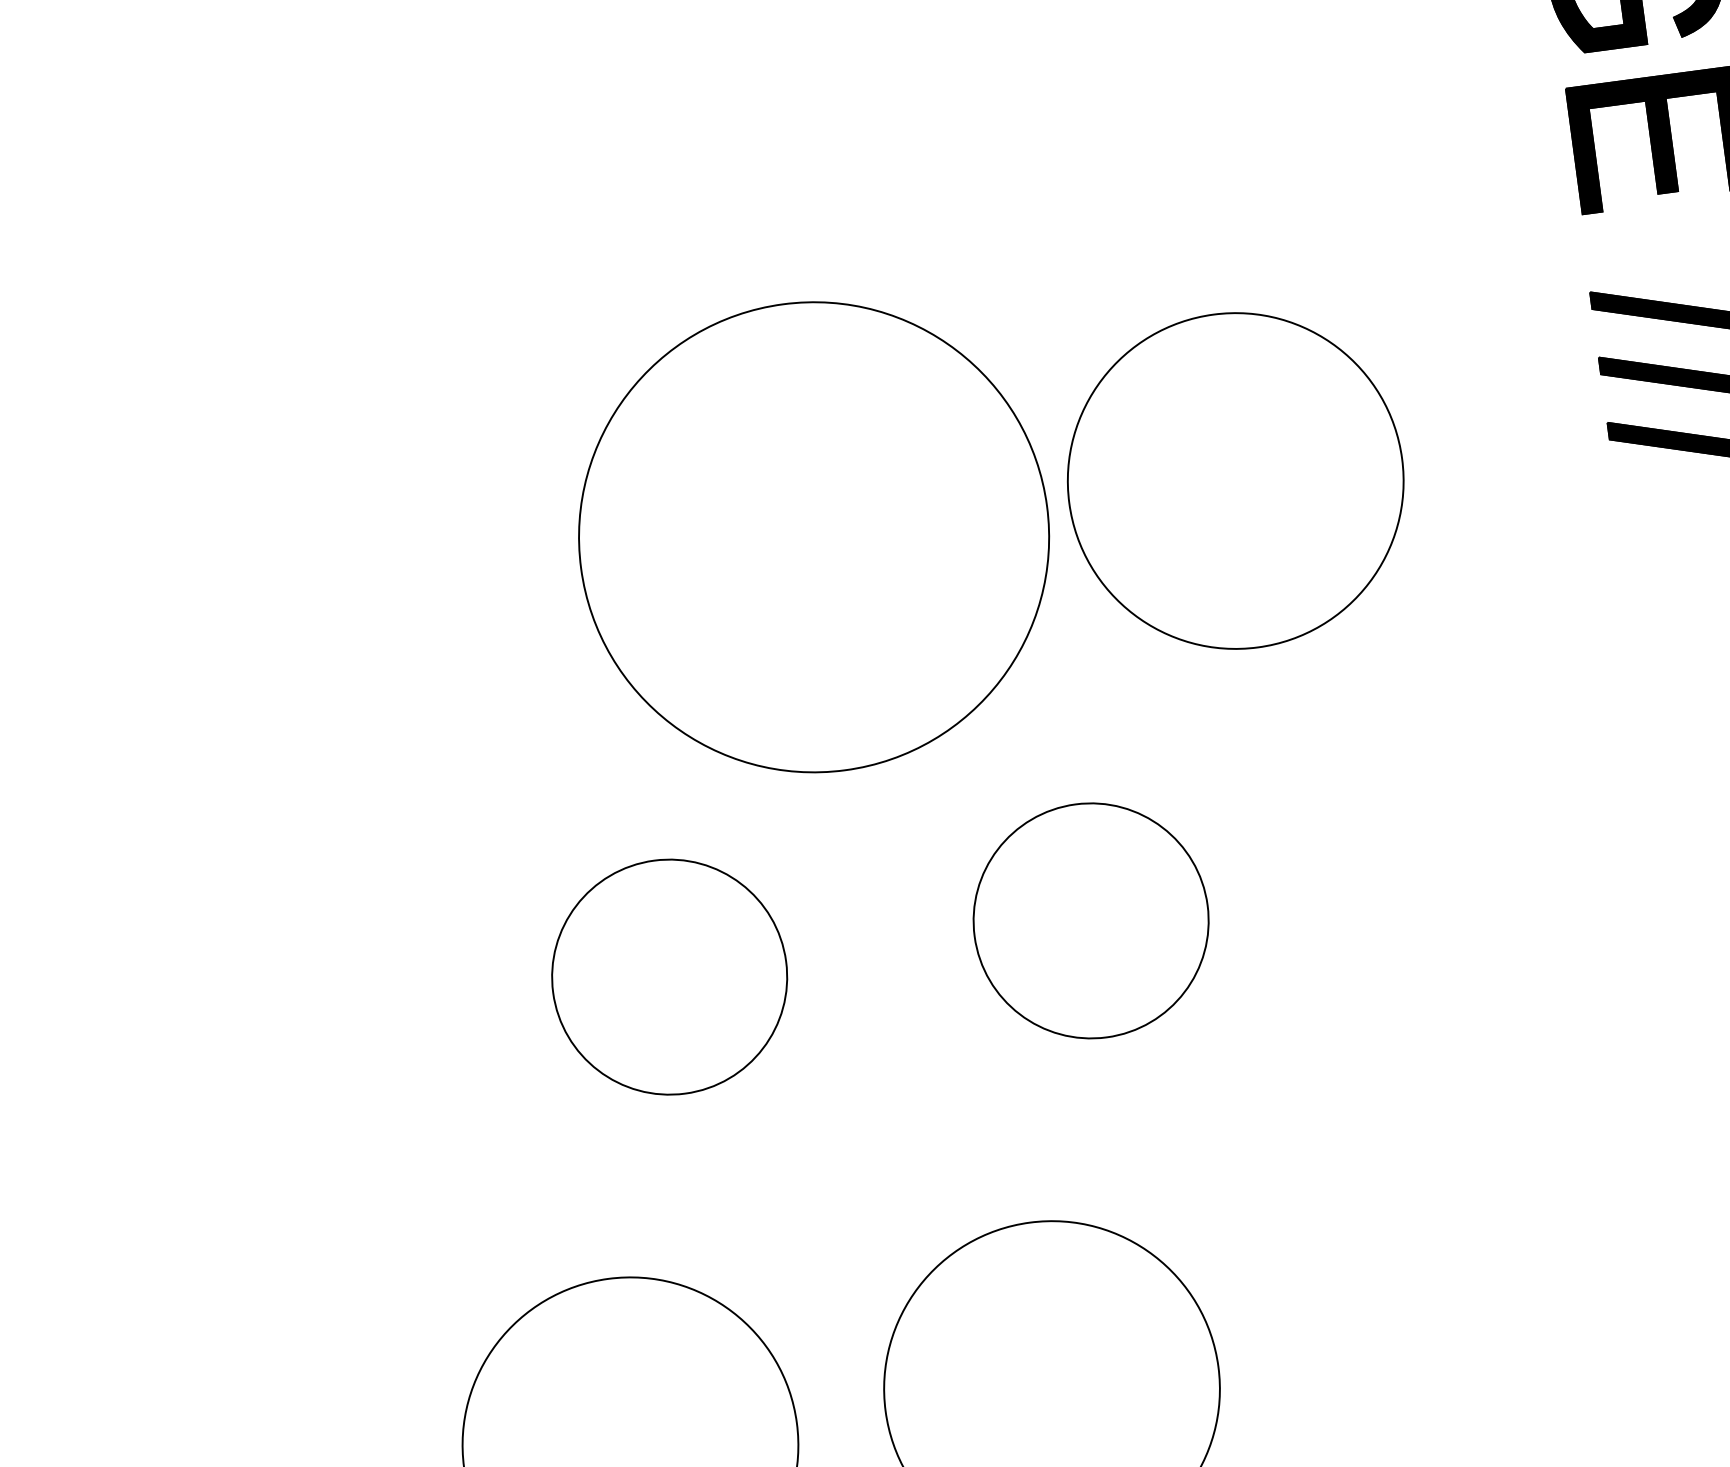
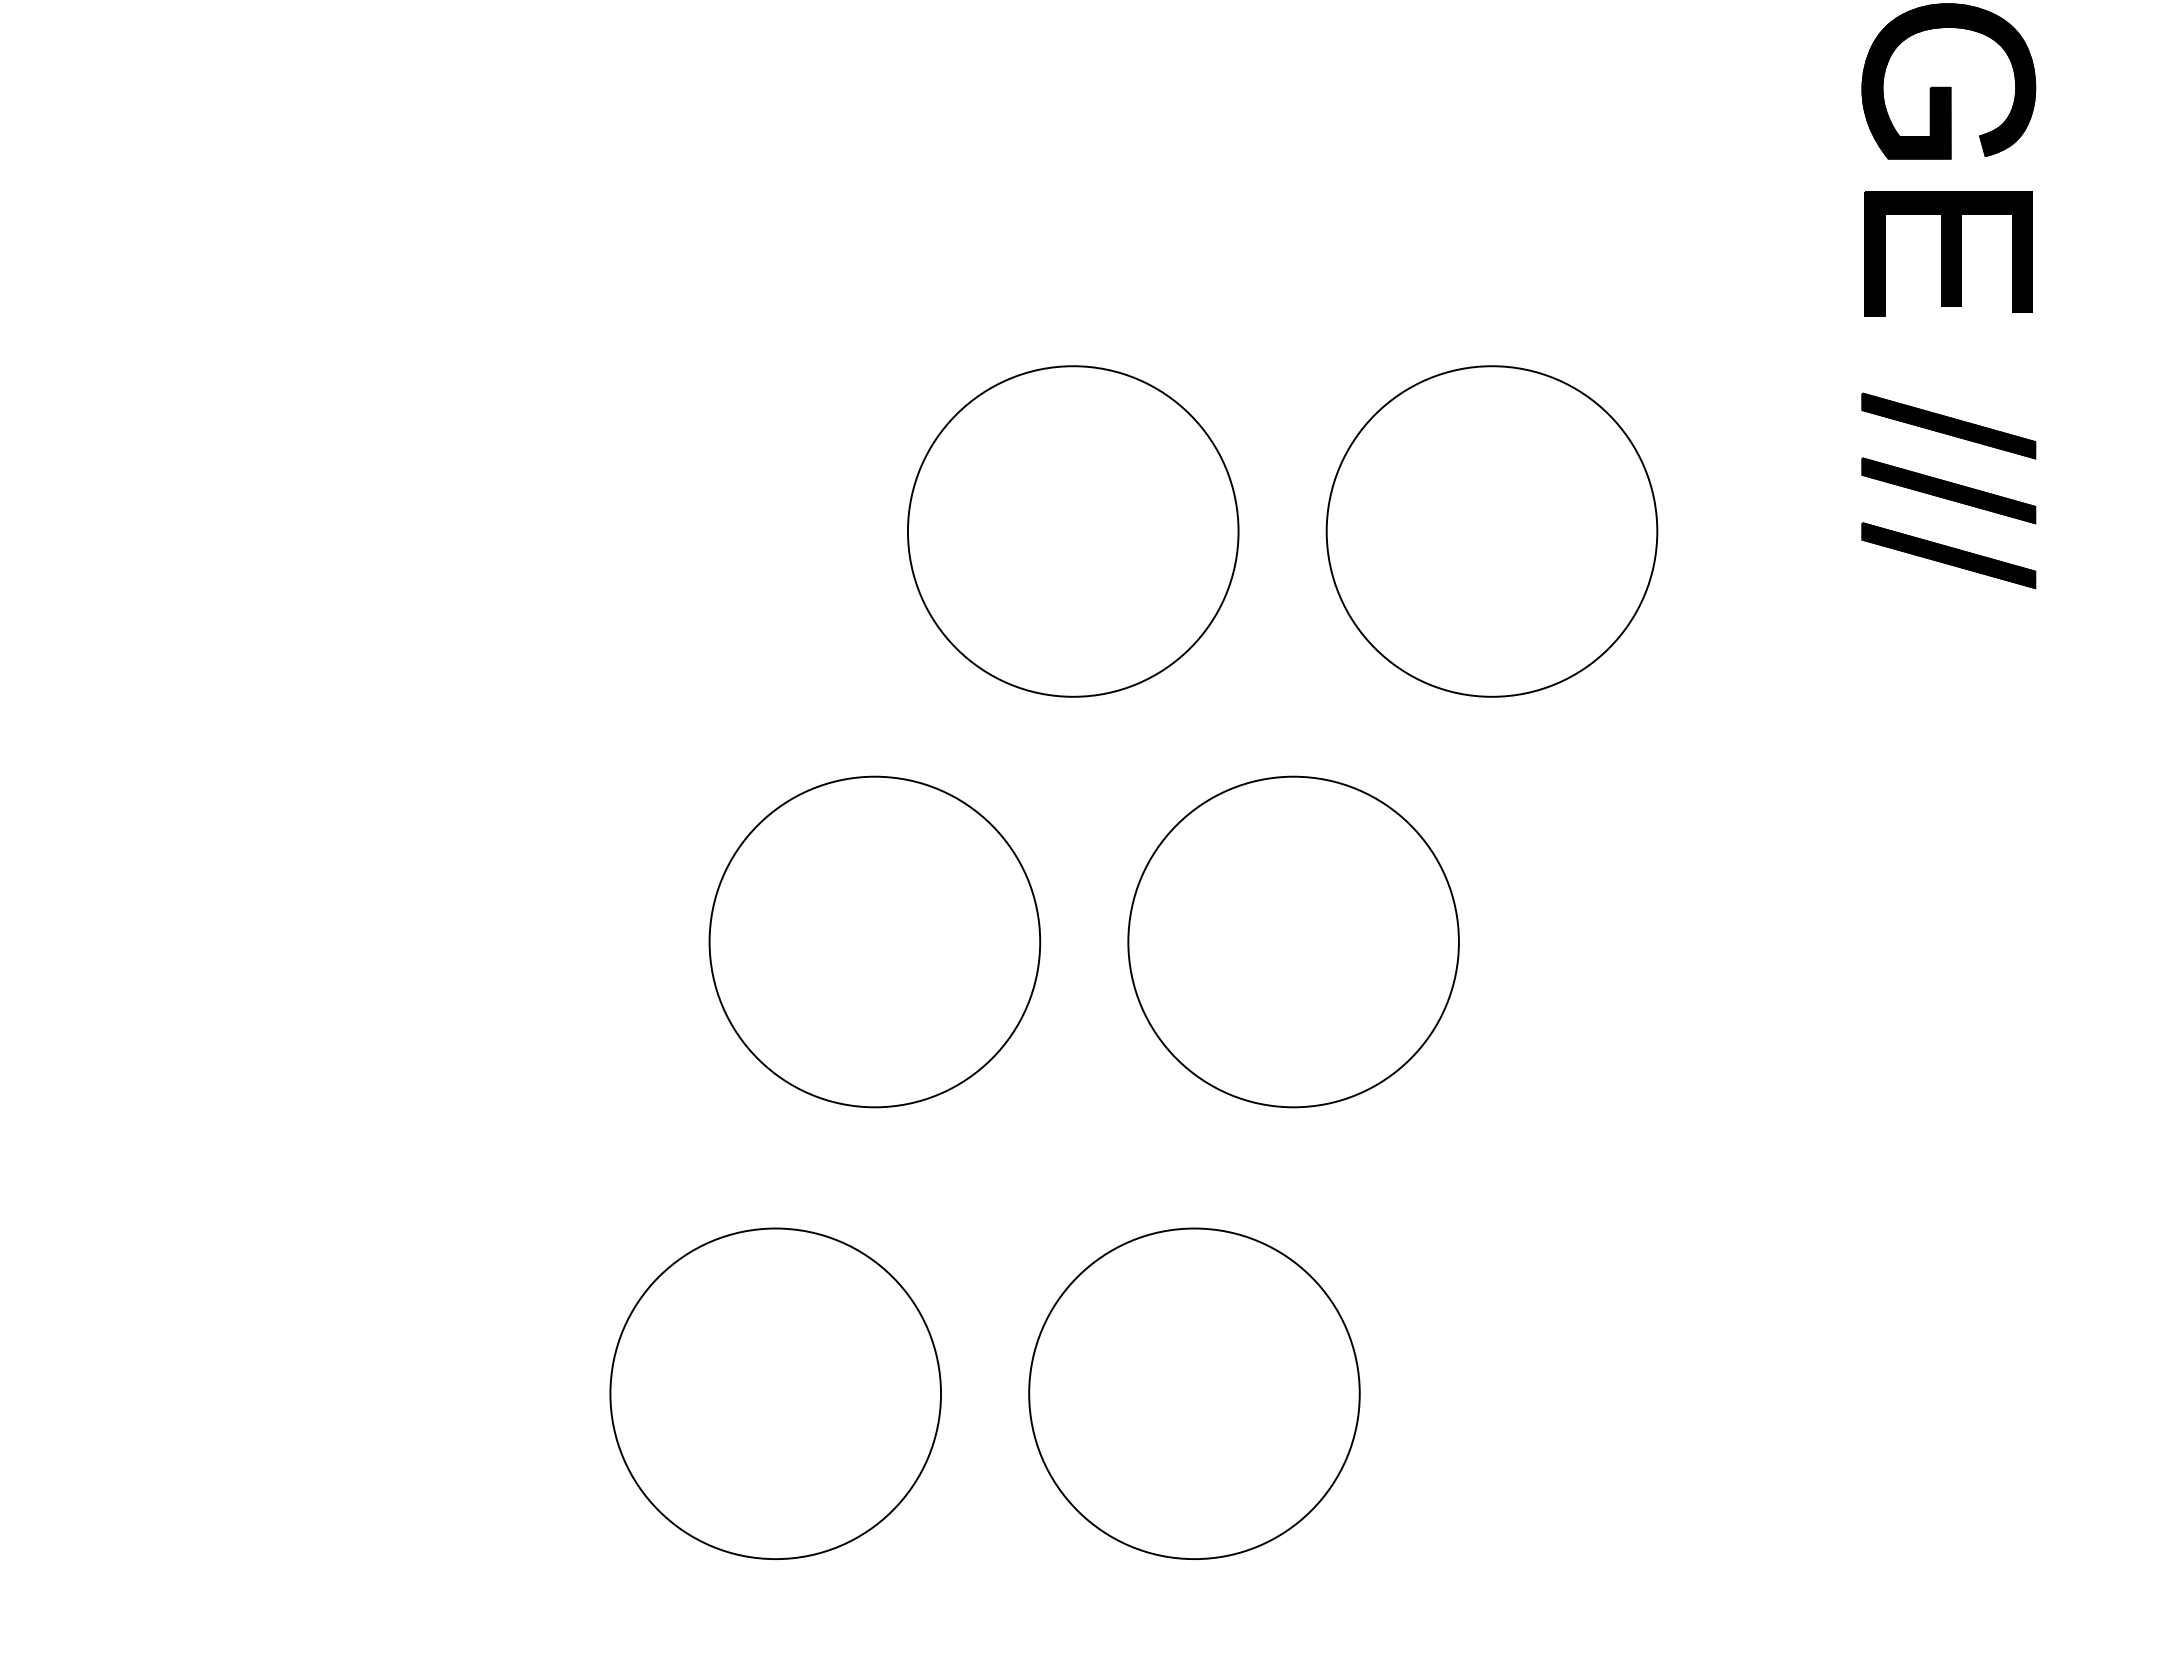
part: (814, 537) -> (1073, 531), size x0.71
part: (1090, 920) -> (1293, 941), size x1.43
part: (669, 976) -> (874, 941), size x1.43

